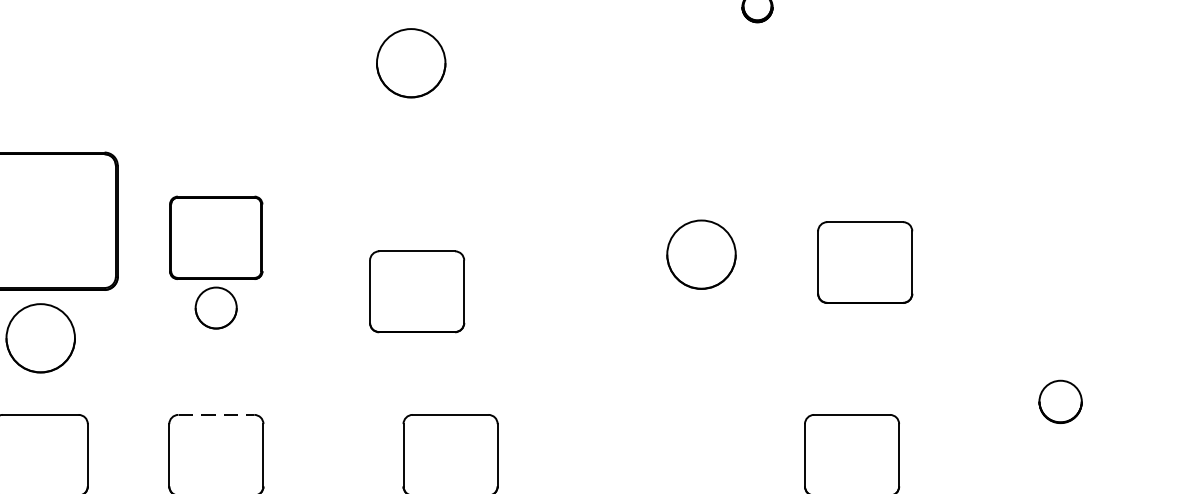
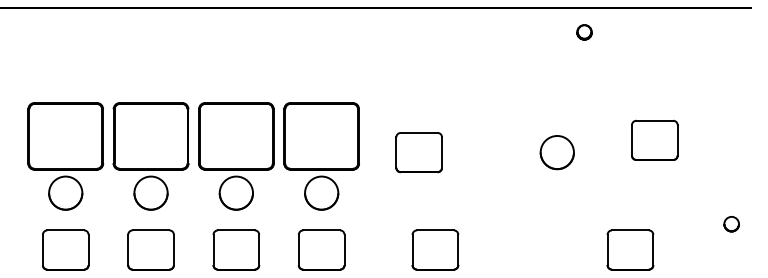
part: (409, 63) -> (415, 59), removed
part: (864, 260) -> (654, 139), moved
part: (216, 262) -> (321, 156), size x1.67
part: (415, 291) -> (418, 152), moved
part: (1060, 402) -> (731, 224), size x0.71
line: (218, 415) -> (322, 230), dashed -> solid

